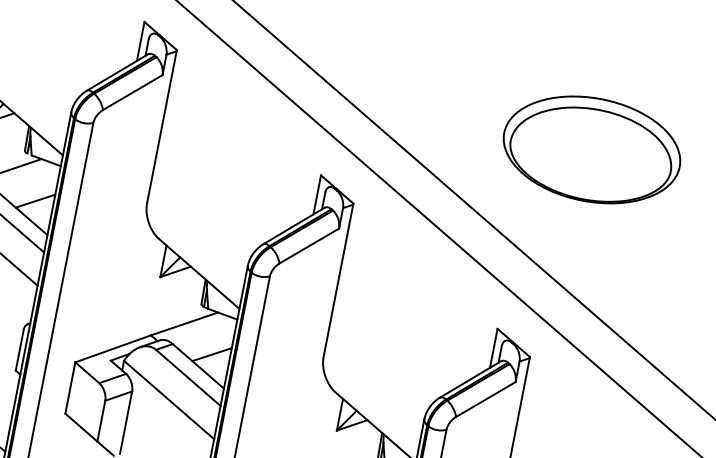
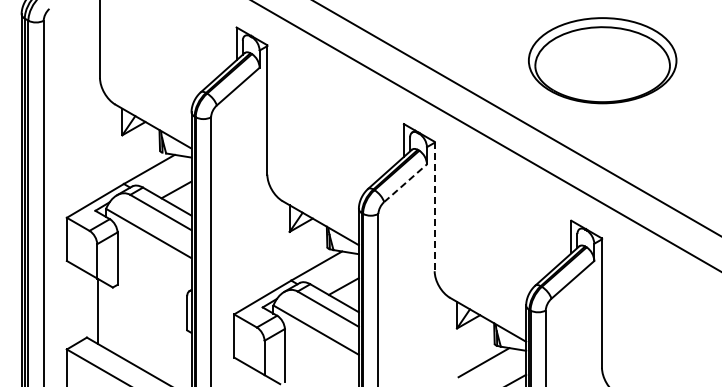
part: (591, 149) -> (602, 60), moved
line: (309, 246) -> (405, 183), solid -> dashed
line: (338, 280) -> (434, 206), solid -> dashed

